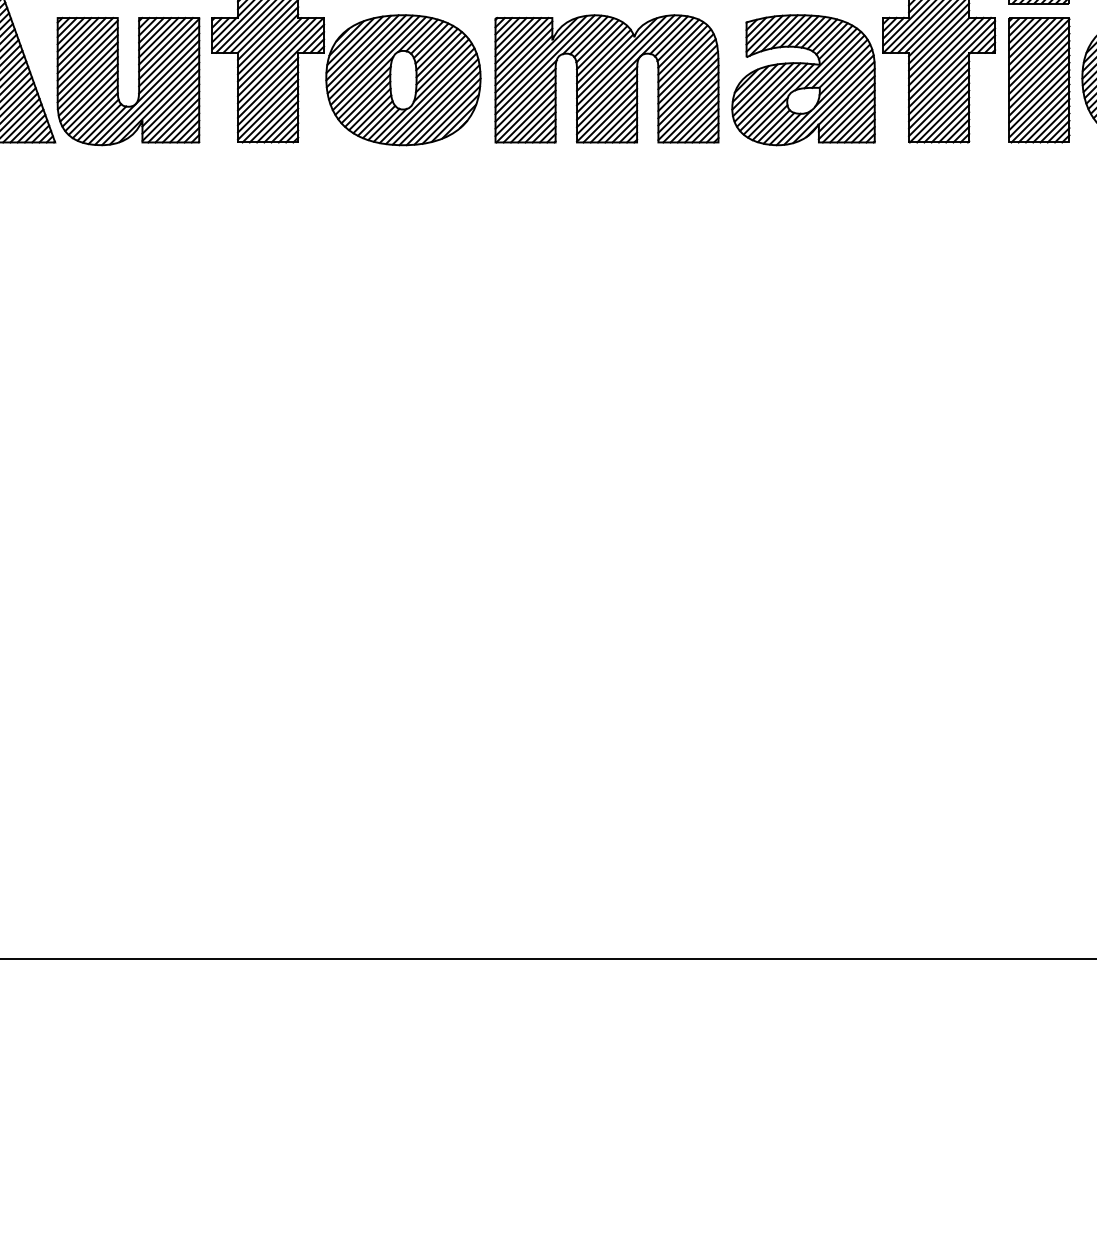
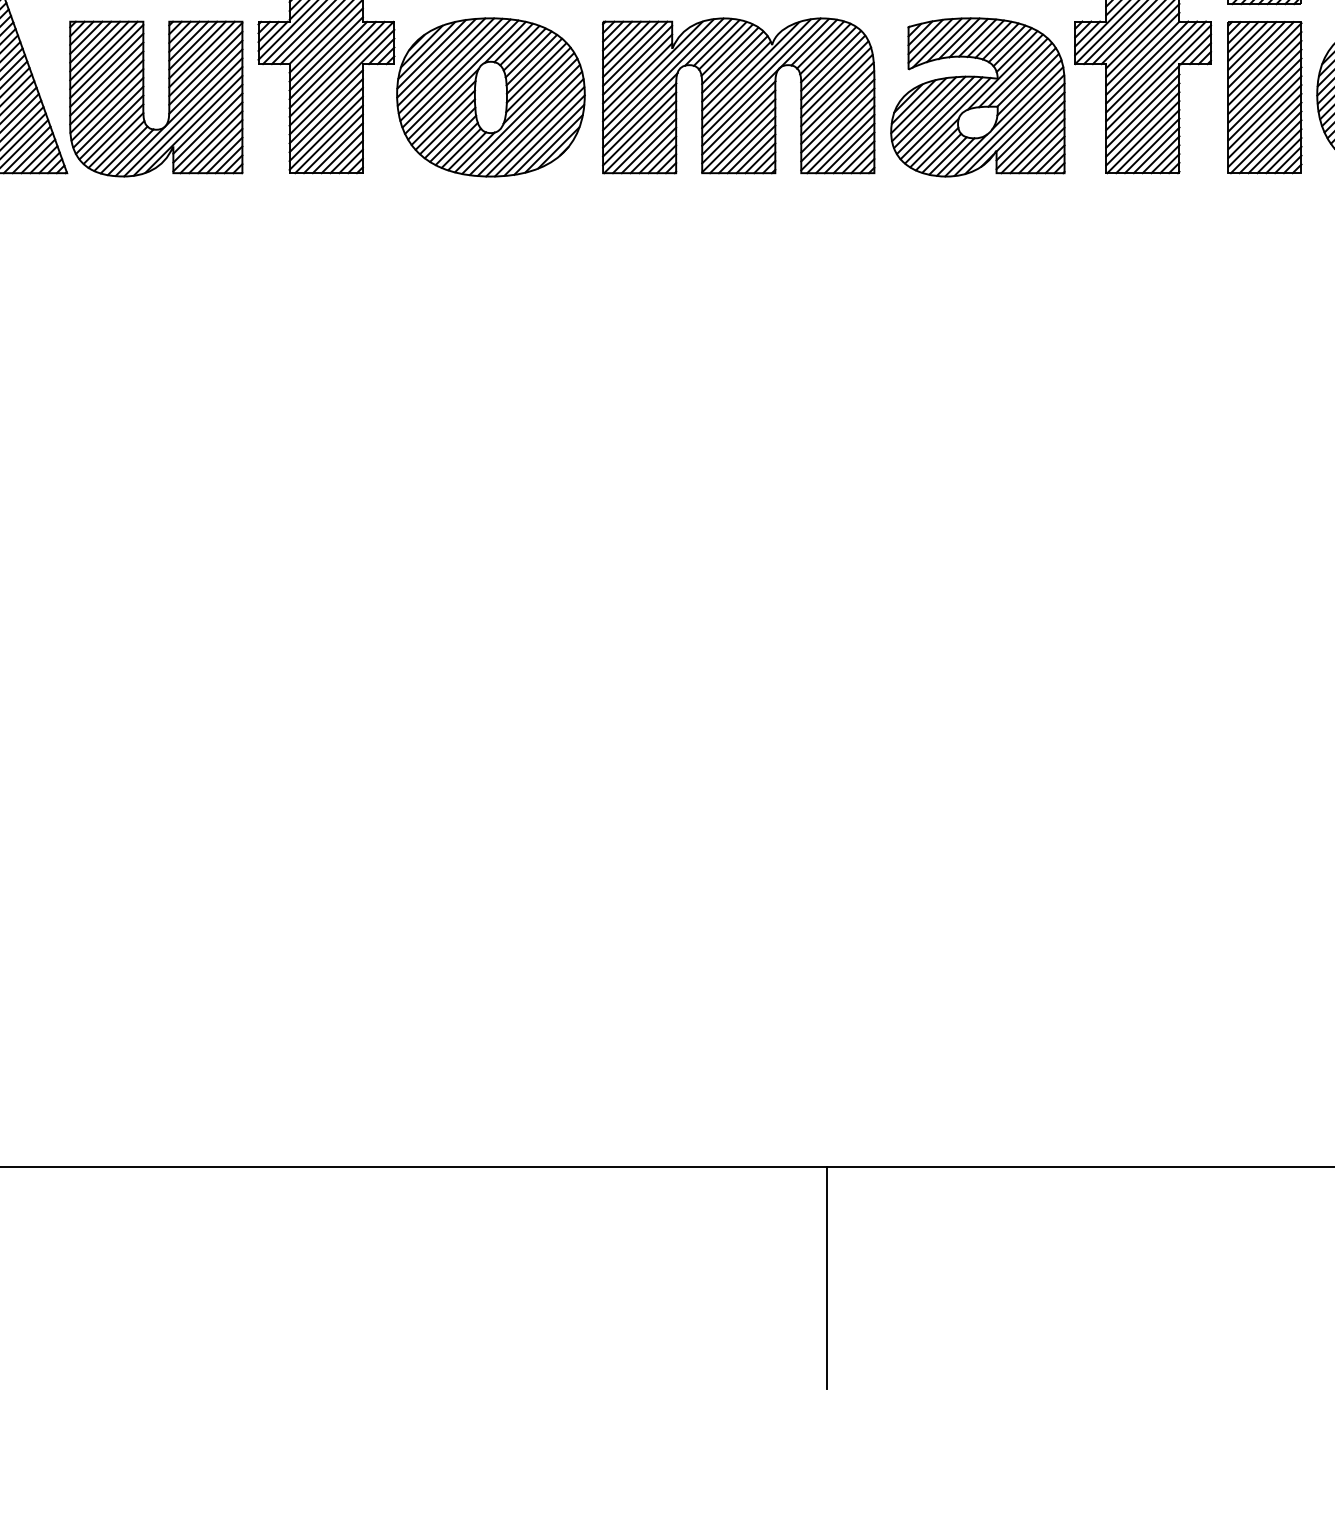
line: (679, 1049) -> (826, 1277), added

